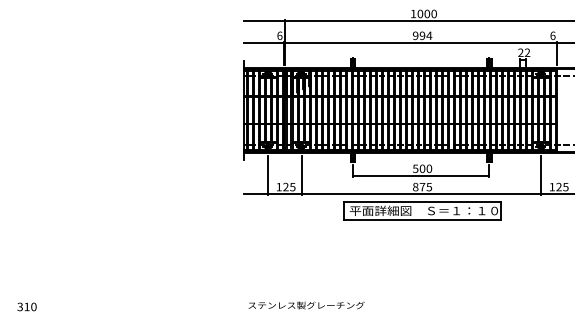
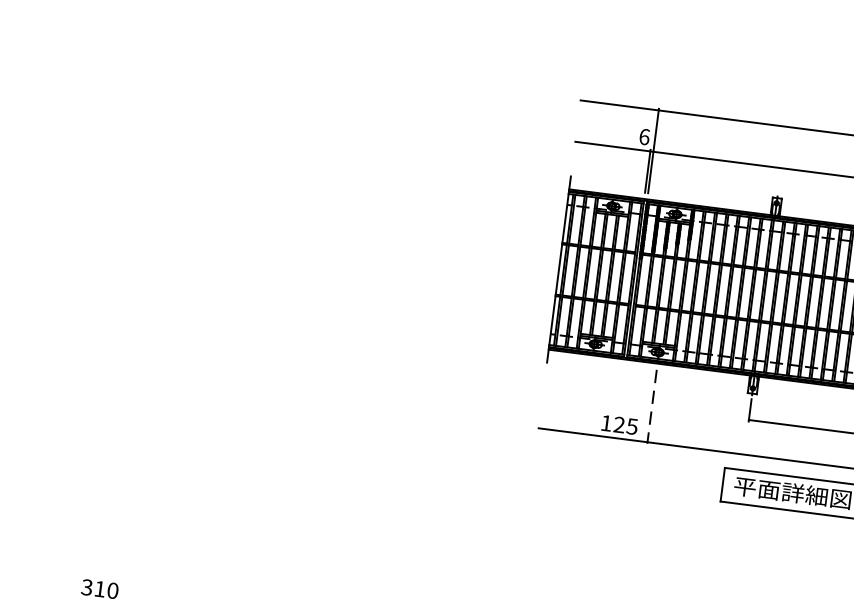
line: (267, 175) -> (587, 398), removed
line: (301, 175) -> (651, 406), solid -> dashed

